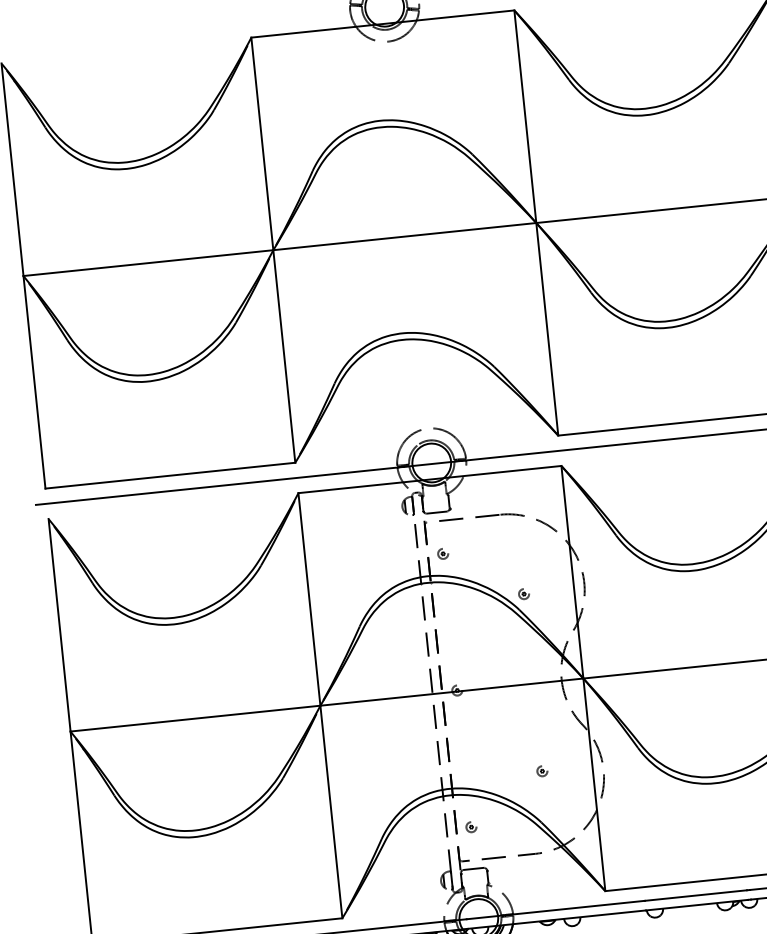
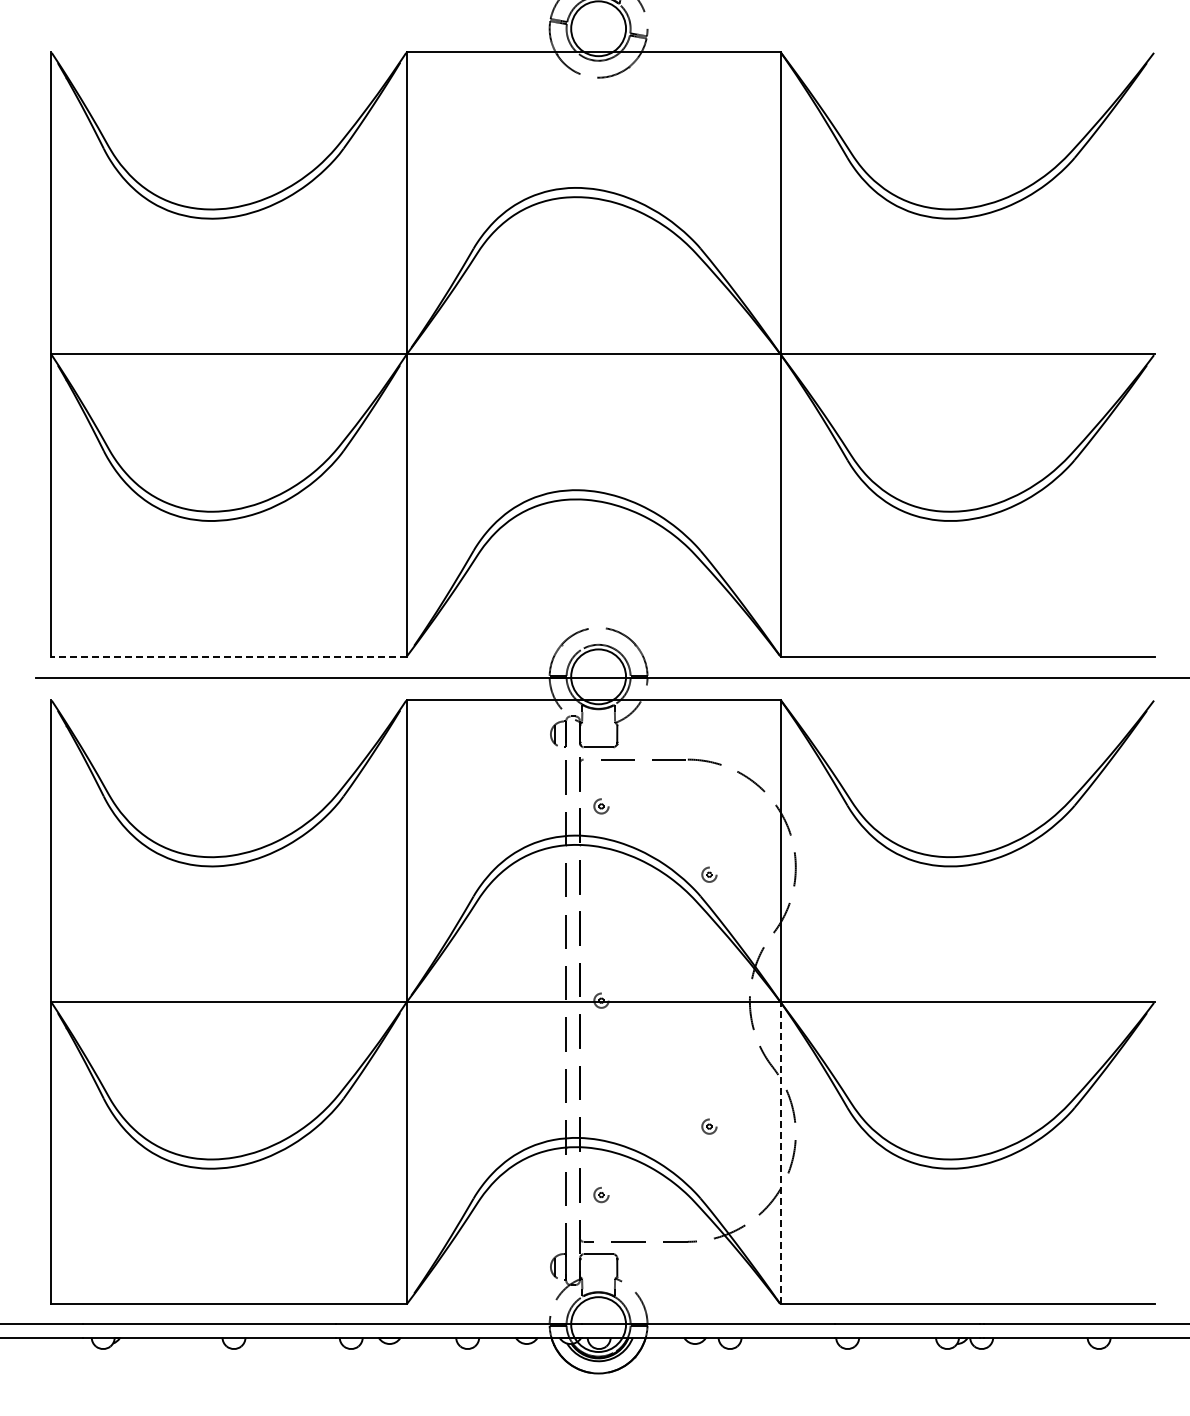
line: (170, 475) -> (229, 656), solid -> dashed
line: (594, 784) -> (780, 1152), solid -> dashed

